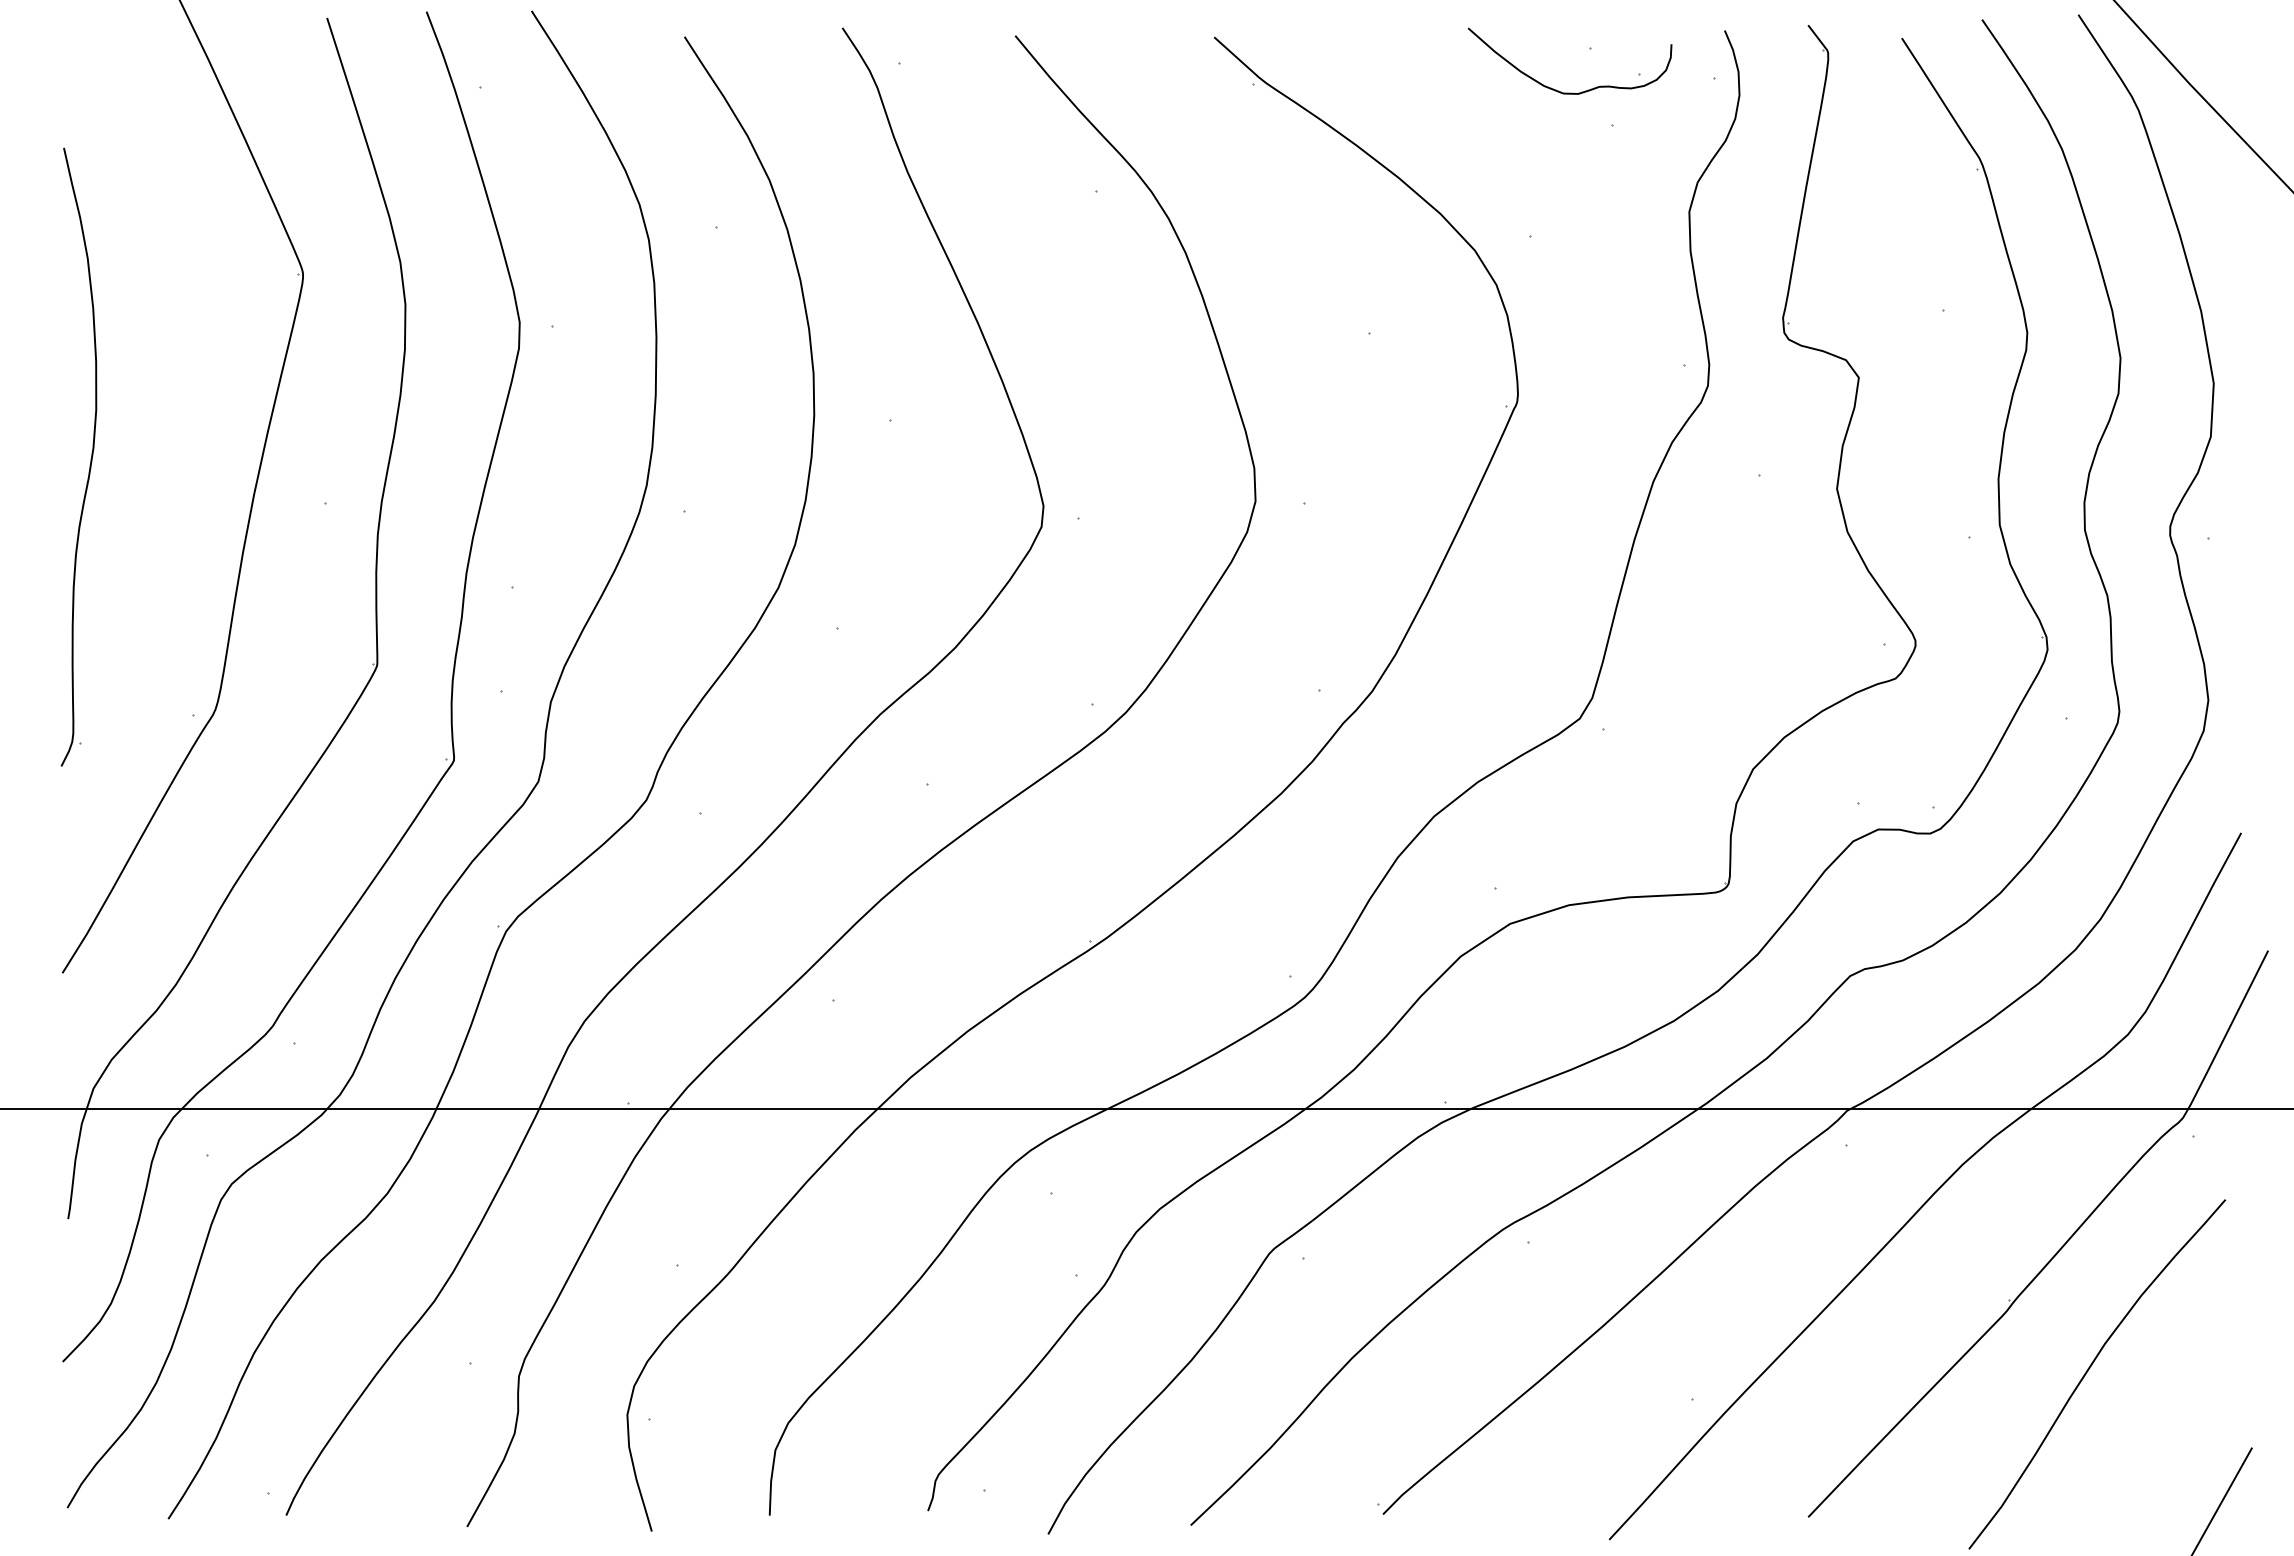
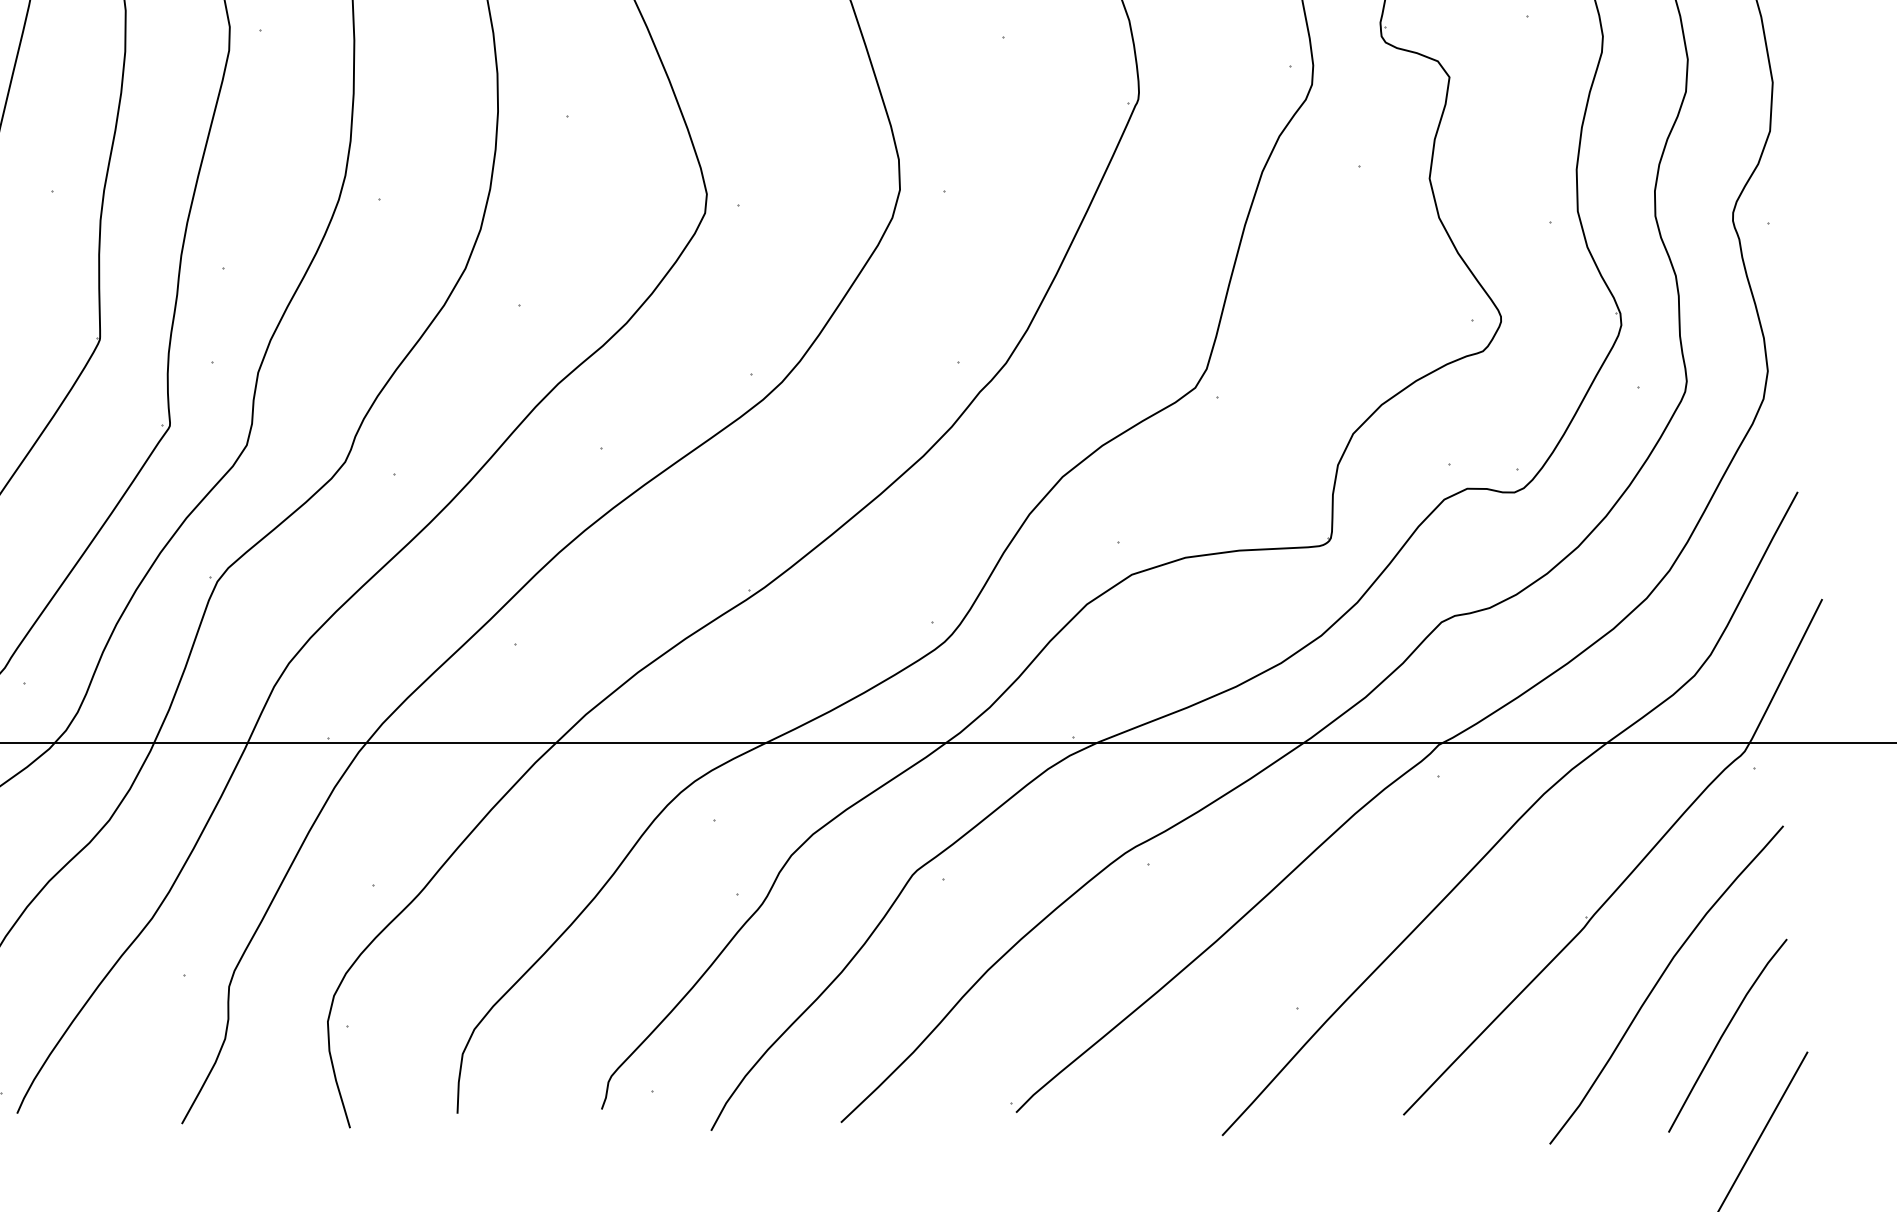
curve: (2160, 1428) -> (1724, 1034), added

